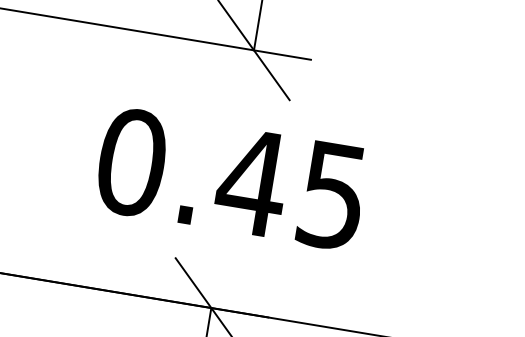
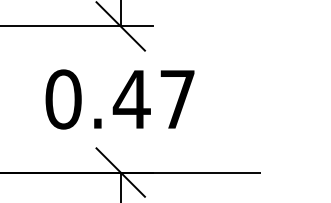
text: (332, 195) -> (177, 99), 0.45 -> 0.47

